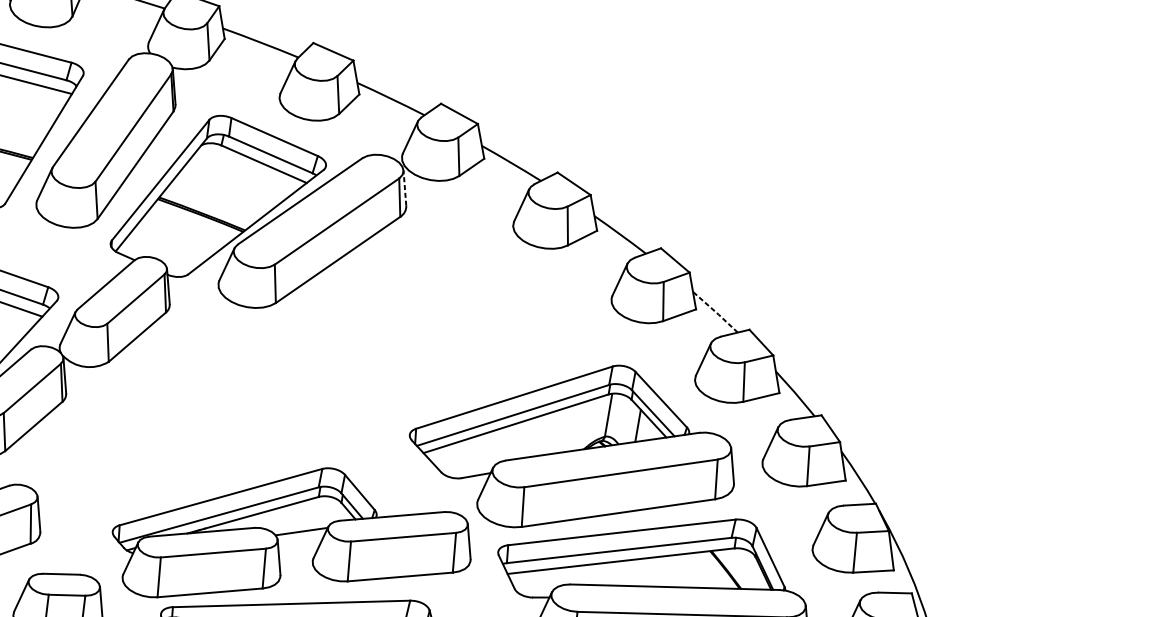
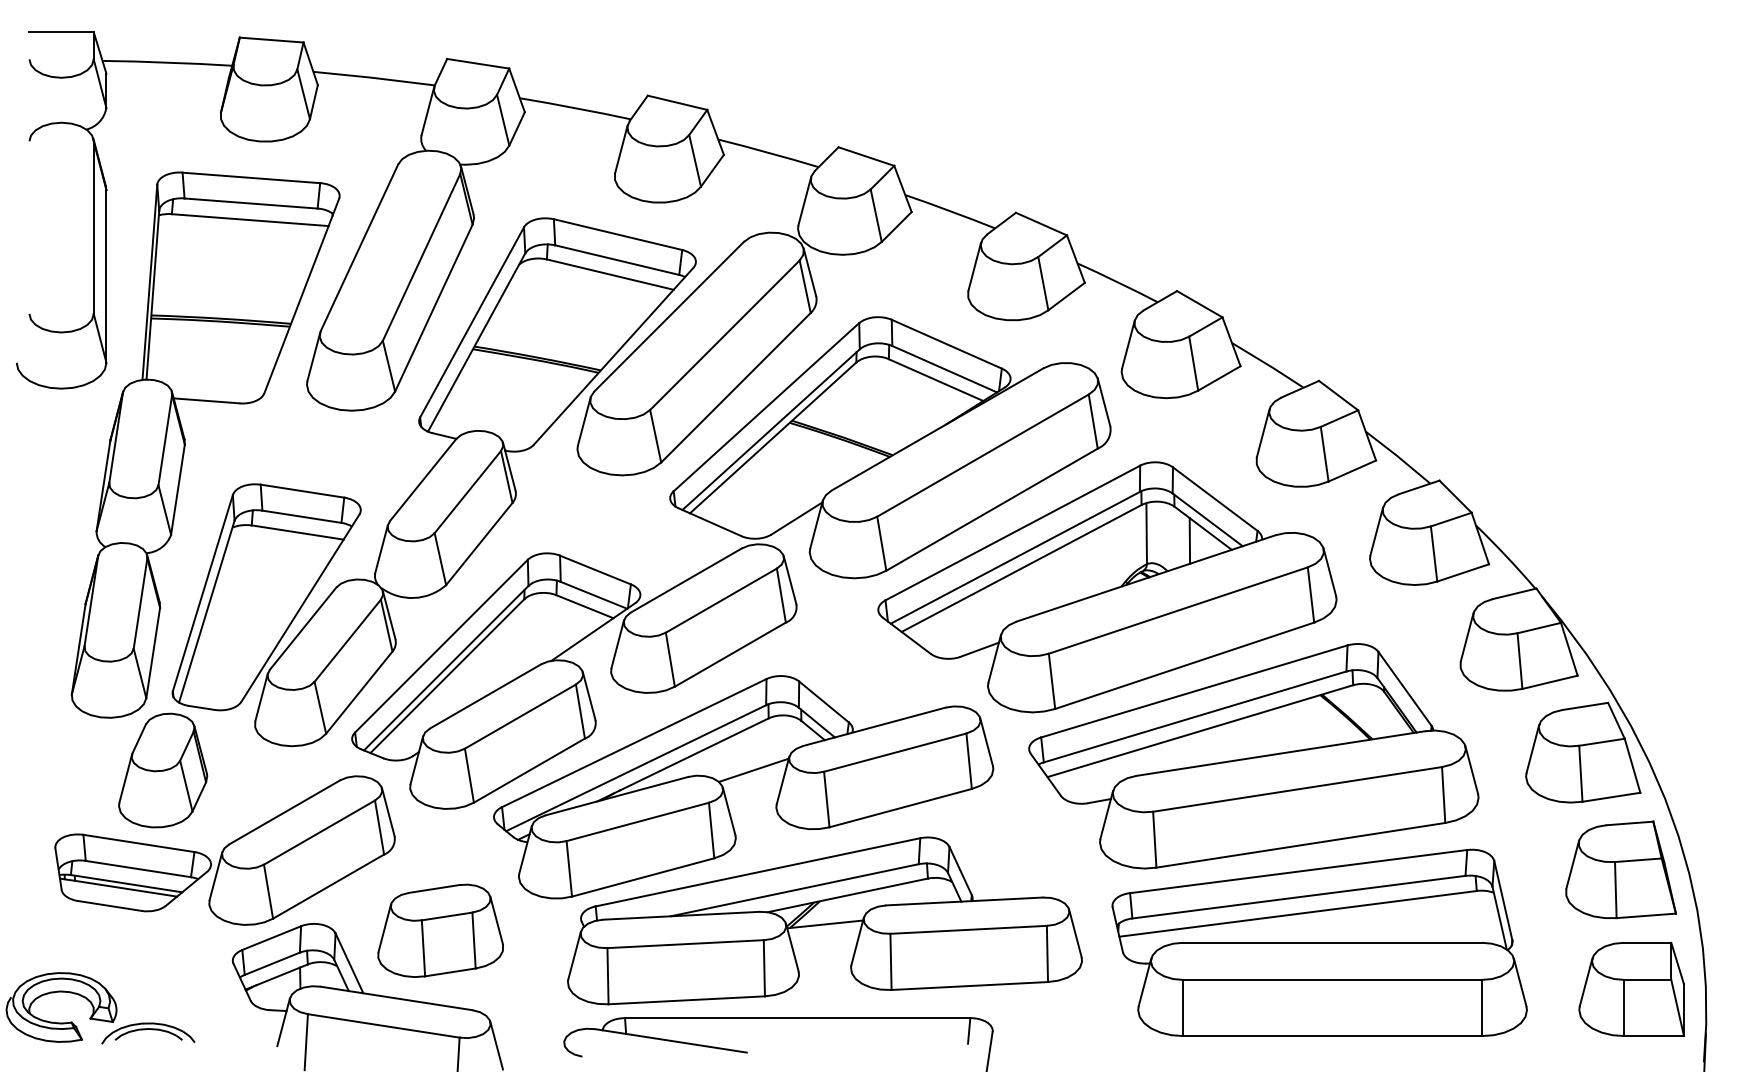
line: (404, 188) -> (809, 272), dashed -> solid
line: (715, 312) -> (1268, 365), dashed -> solid
part: (312, 382) -> (731, 562), added

